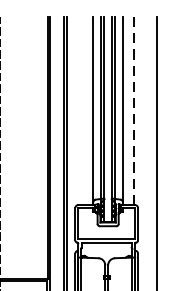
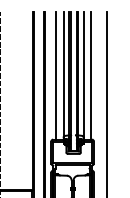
line: (83, 110) -> (56, 75), added
line: (134, 112) -> (91, 76), dashed -> solid

